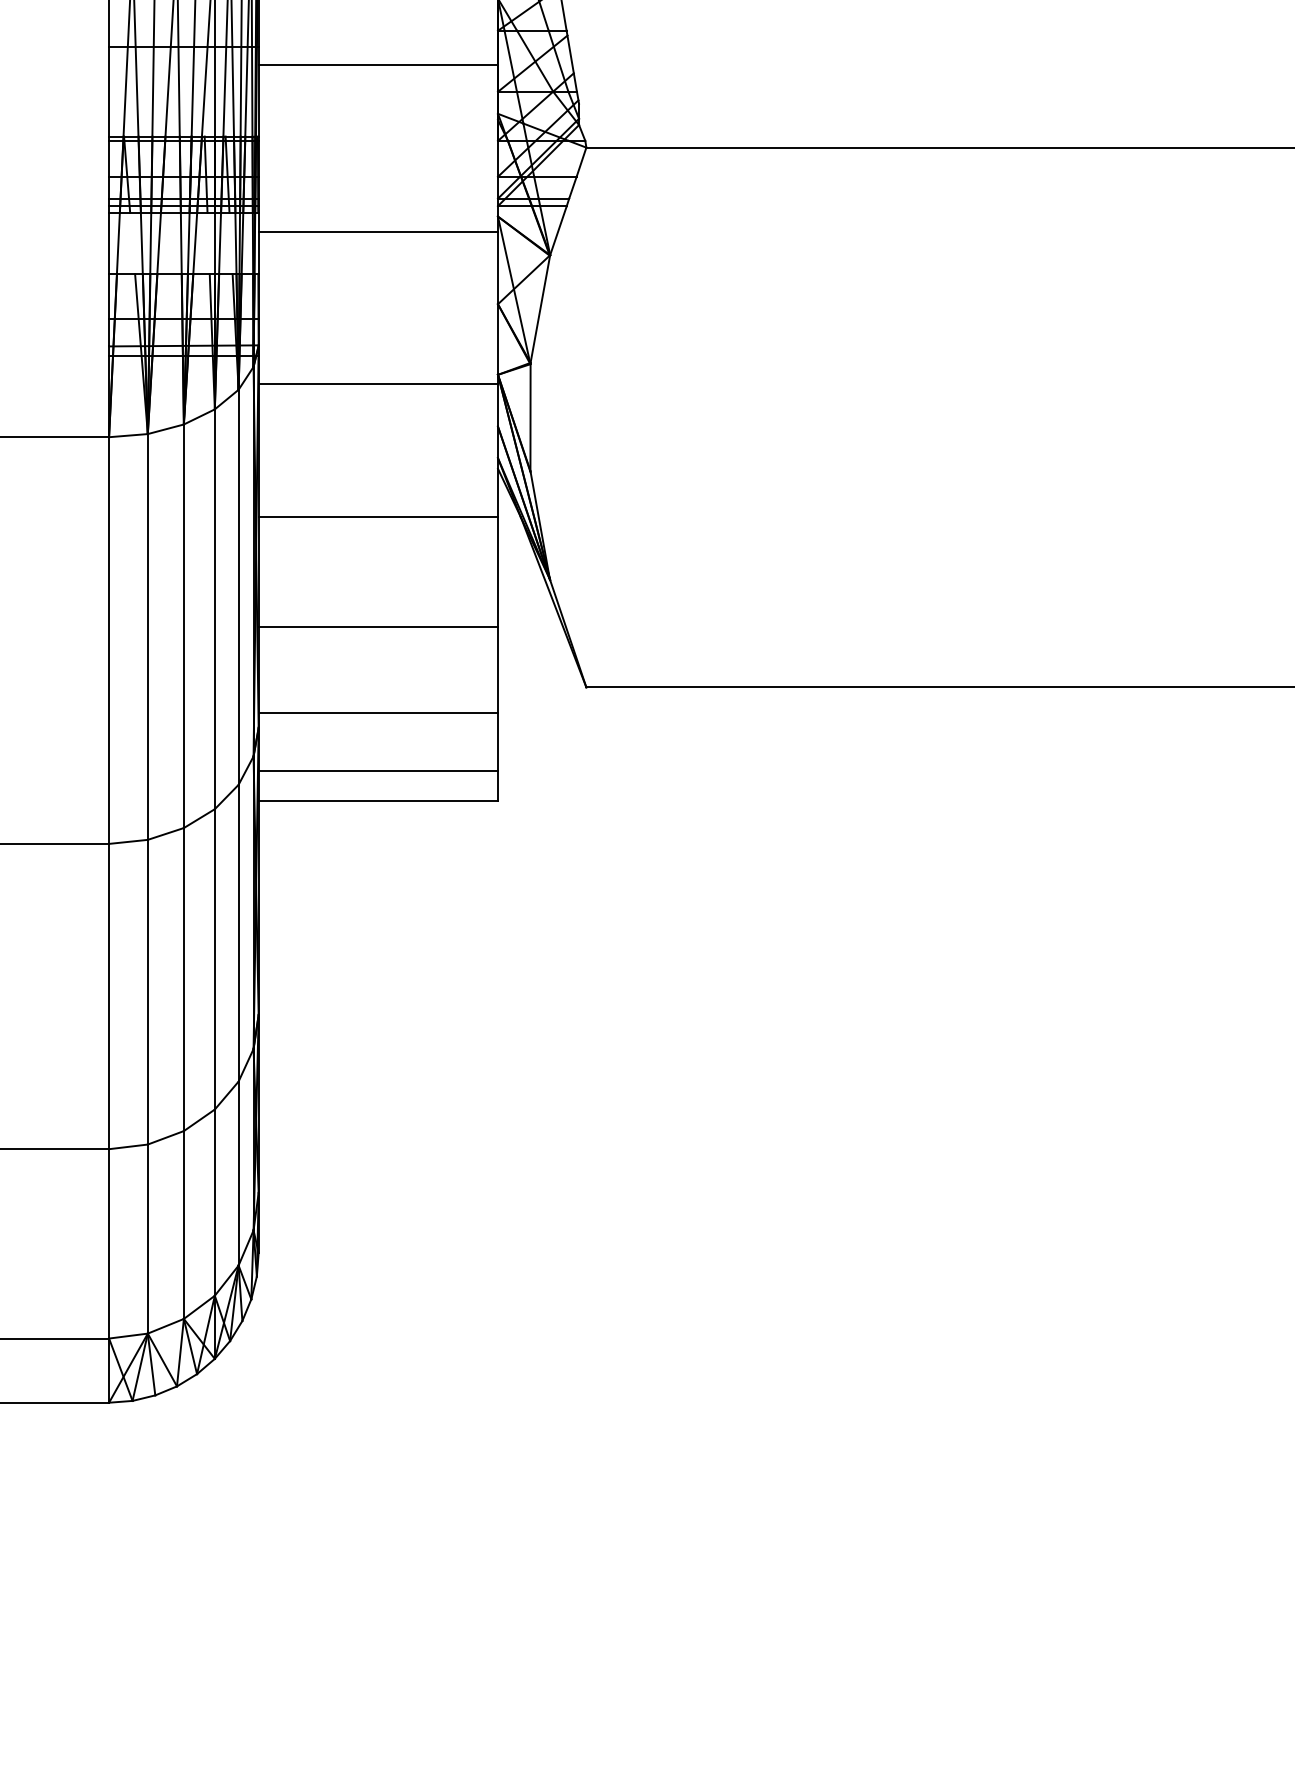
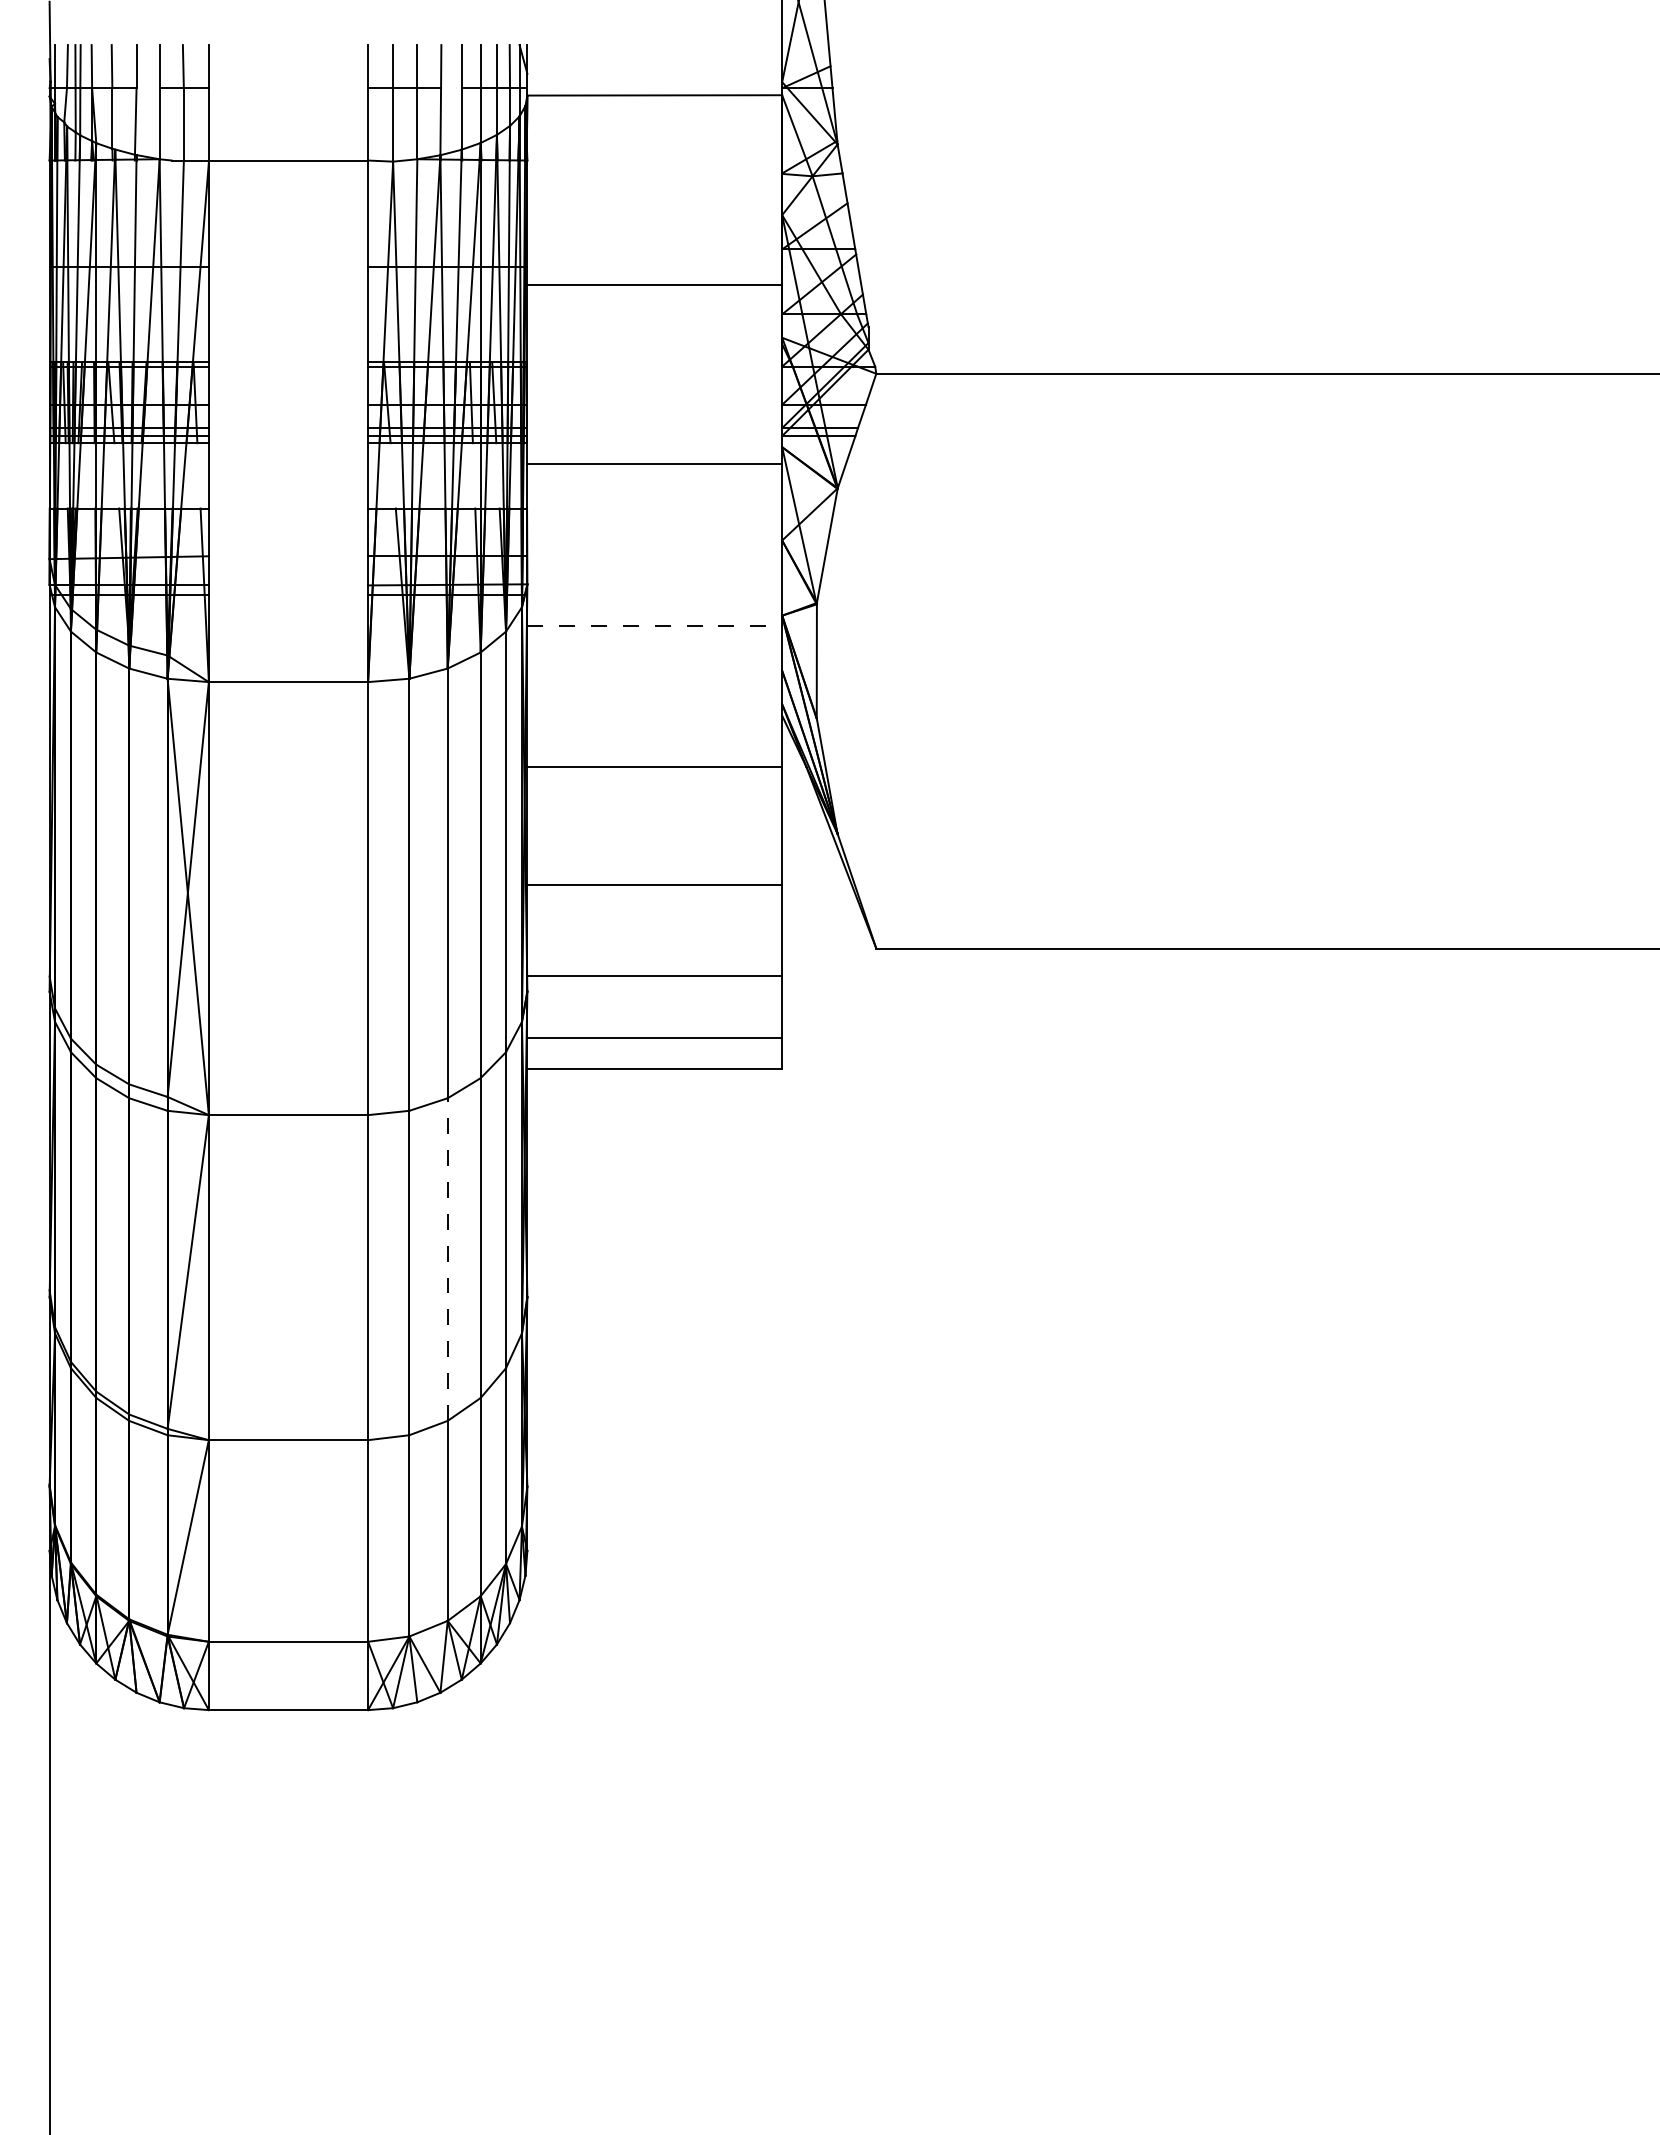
line: (379, 384) -> (655, 625), solid -> dashed
line: (183, 979) -> (447, 1259), solid -> dashed

